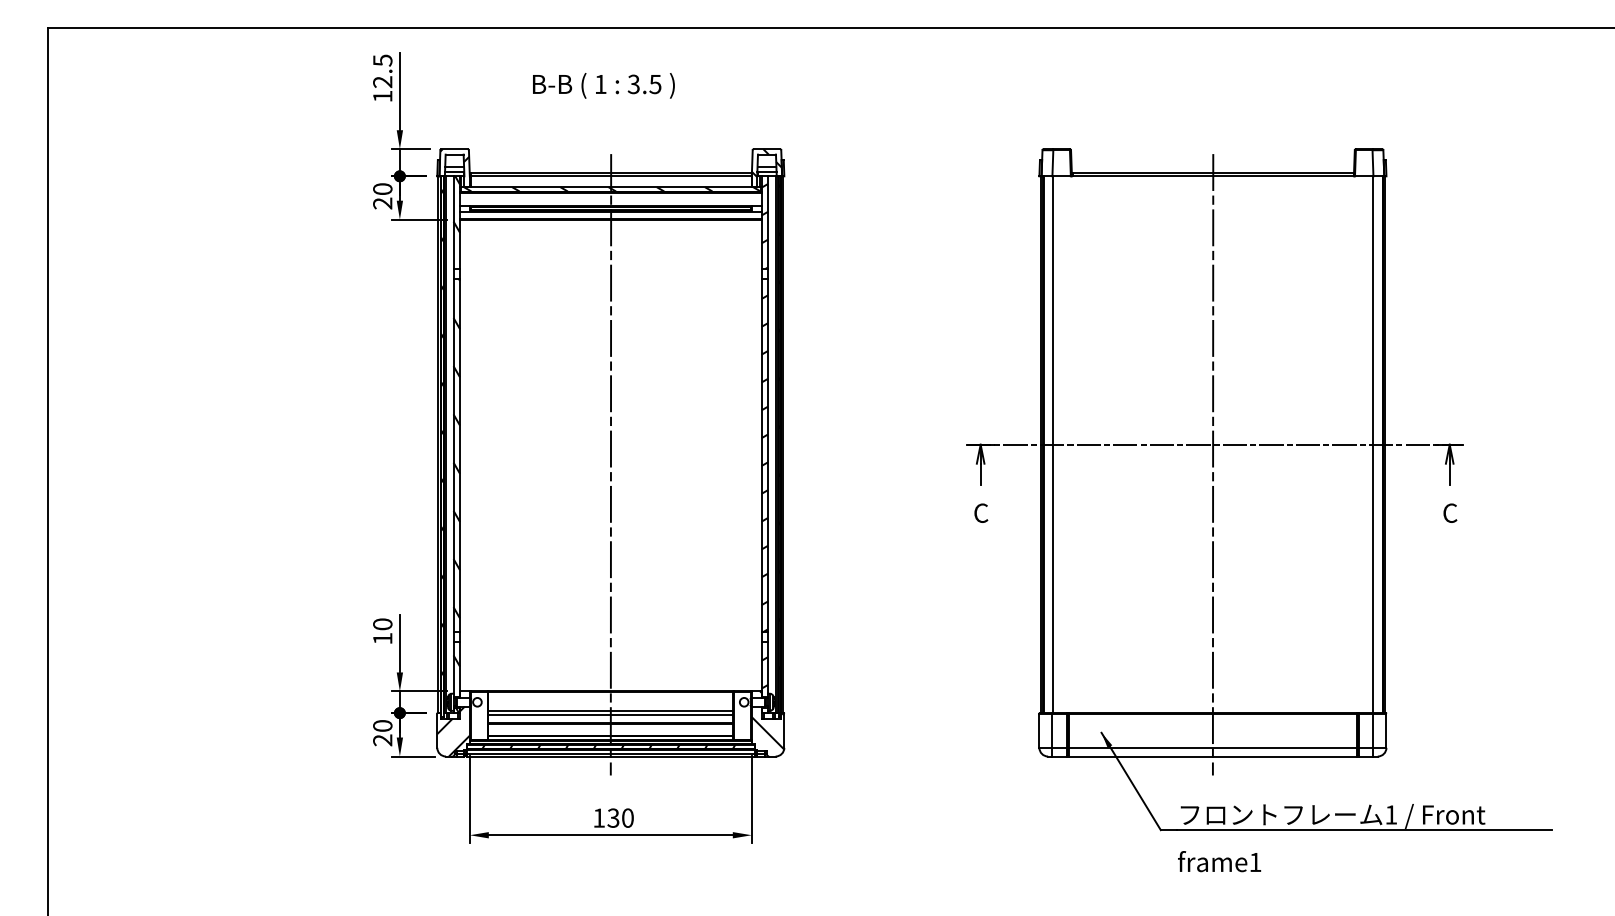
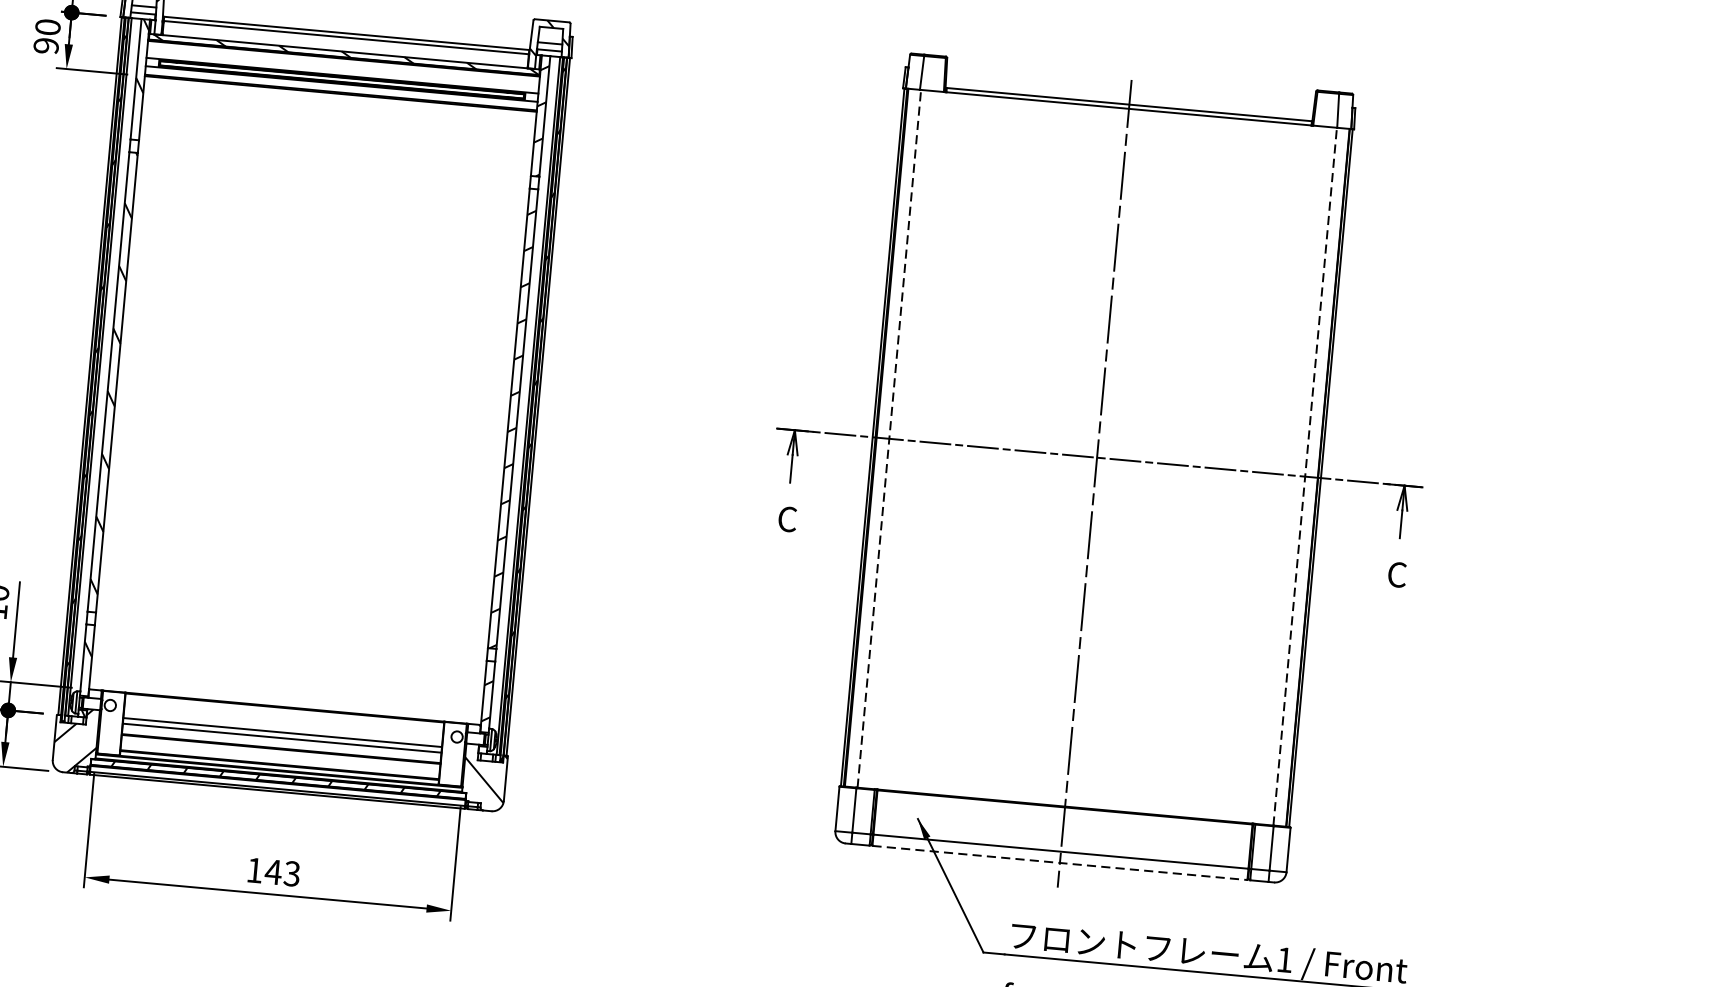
text: (382, 203) -> (45, 45), 20 -> 90
line: (1053, 444) -> (889, 438), solid -> dashed
line: (1373, 444) -> (1305, 476), solid -> dashed
line: (610, 464) -> (311, 412), removed
line: (1213, 756) -> (1060, 863), solid -> dashed
text: (620, 817) -> (282, 872), 130 -> 143

